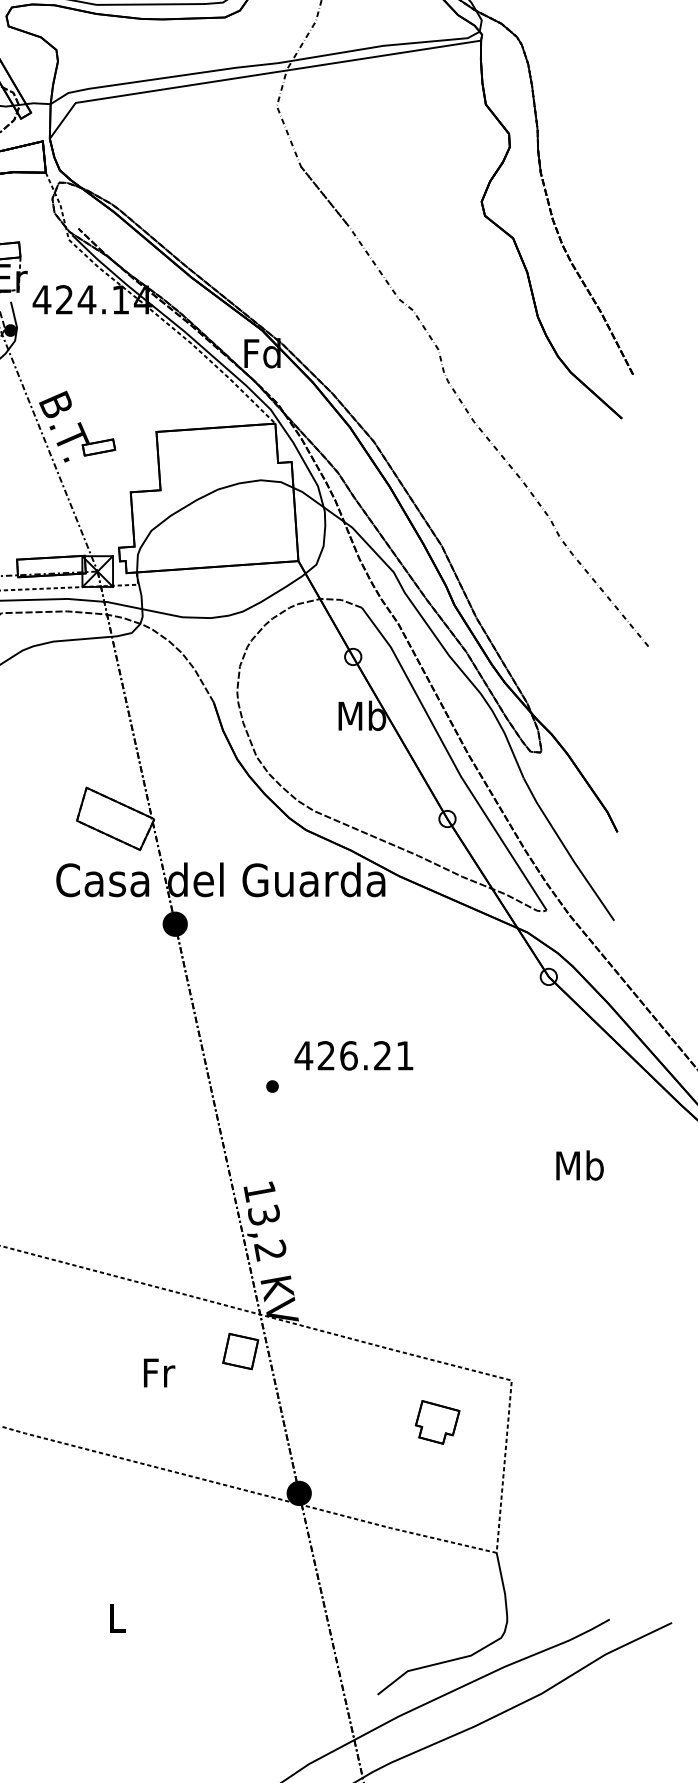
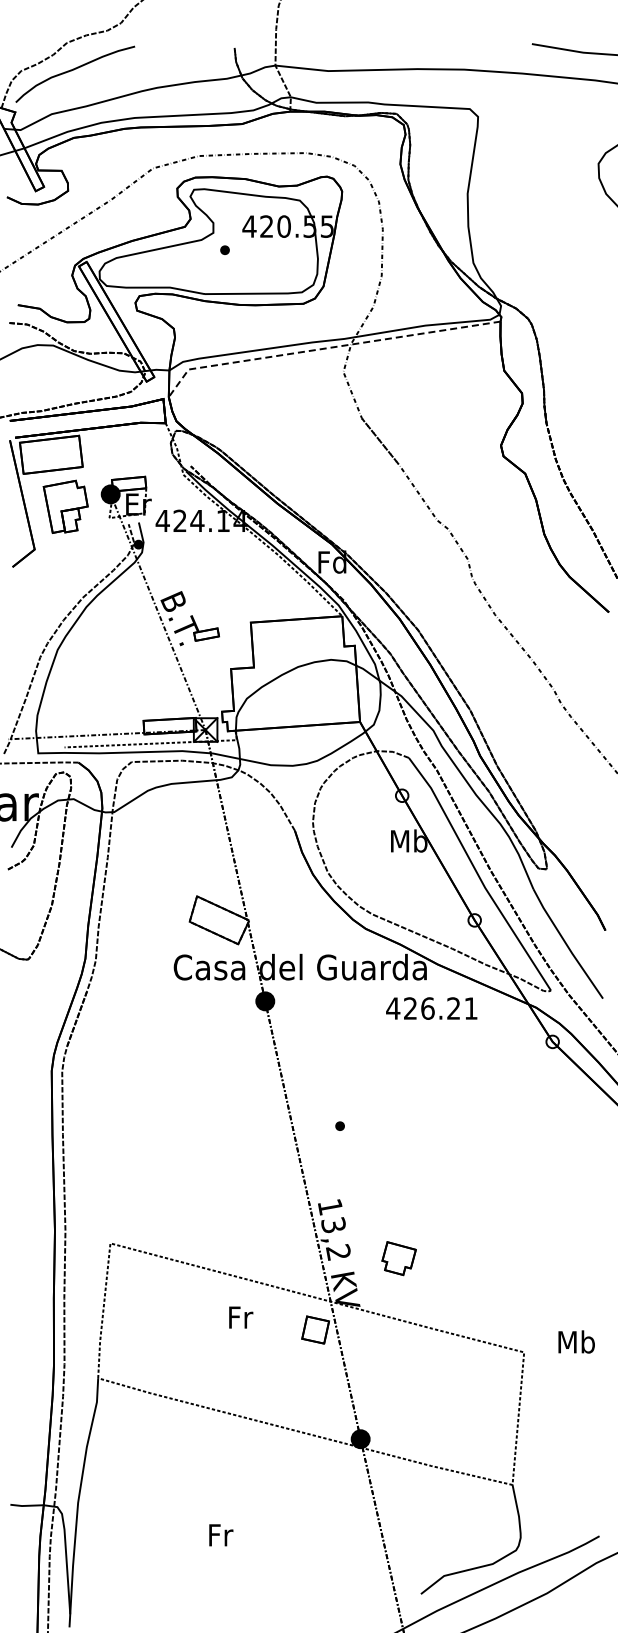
line: (254, 75) -> (326, 348), solid -> dashed
text: (353, 1055) -> (431, 1008), moved
text: (579, 1164) -> (576, 1341), moved
text: (159, 1372) -> (241, 1317), moved
part: (436, 1422) -> (398, 1258), moved
text: (118, 1618) -> (221, 1535), L -> Fr

